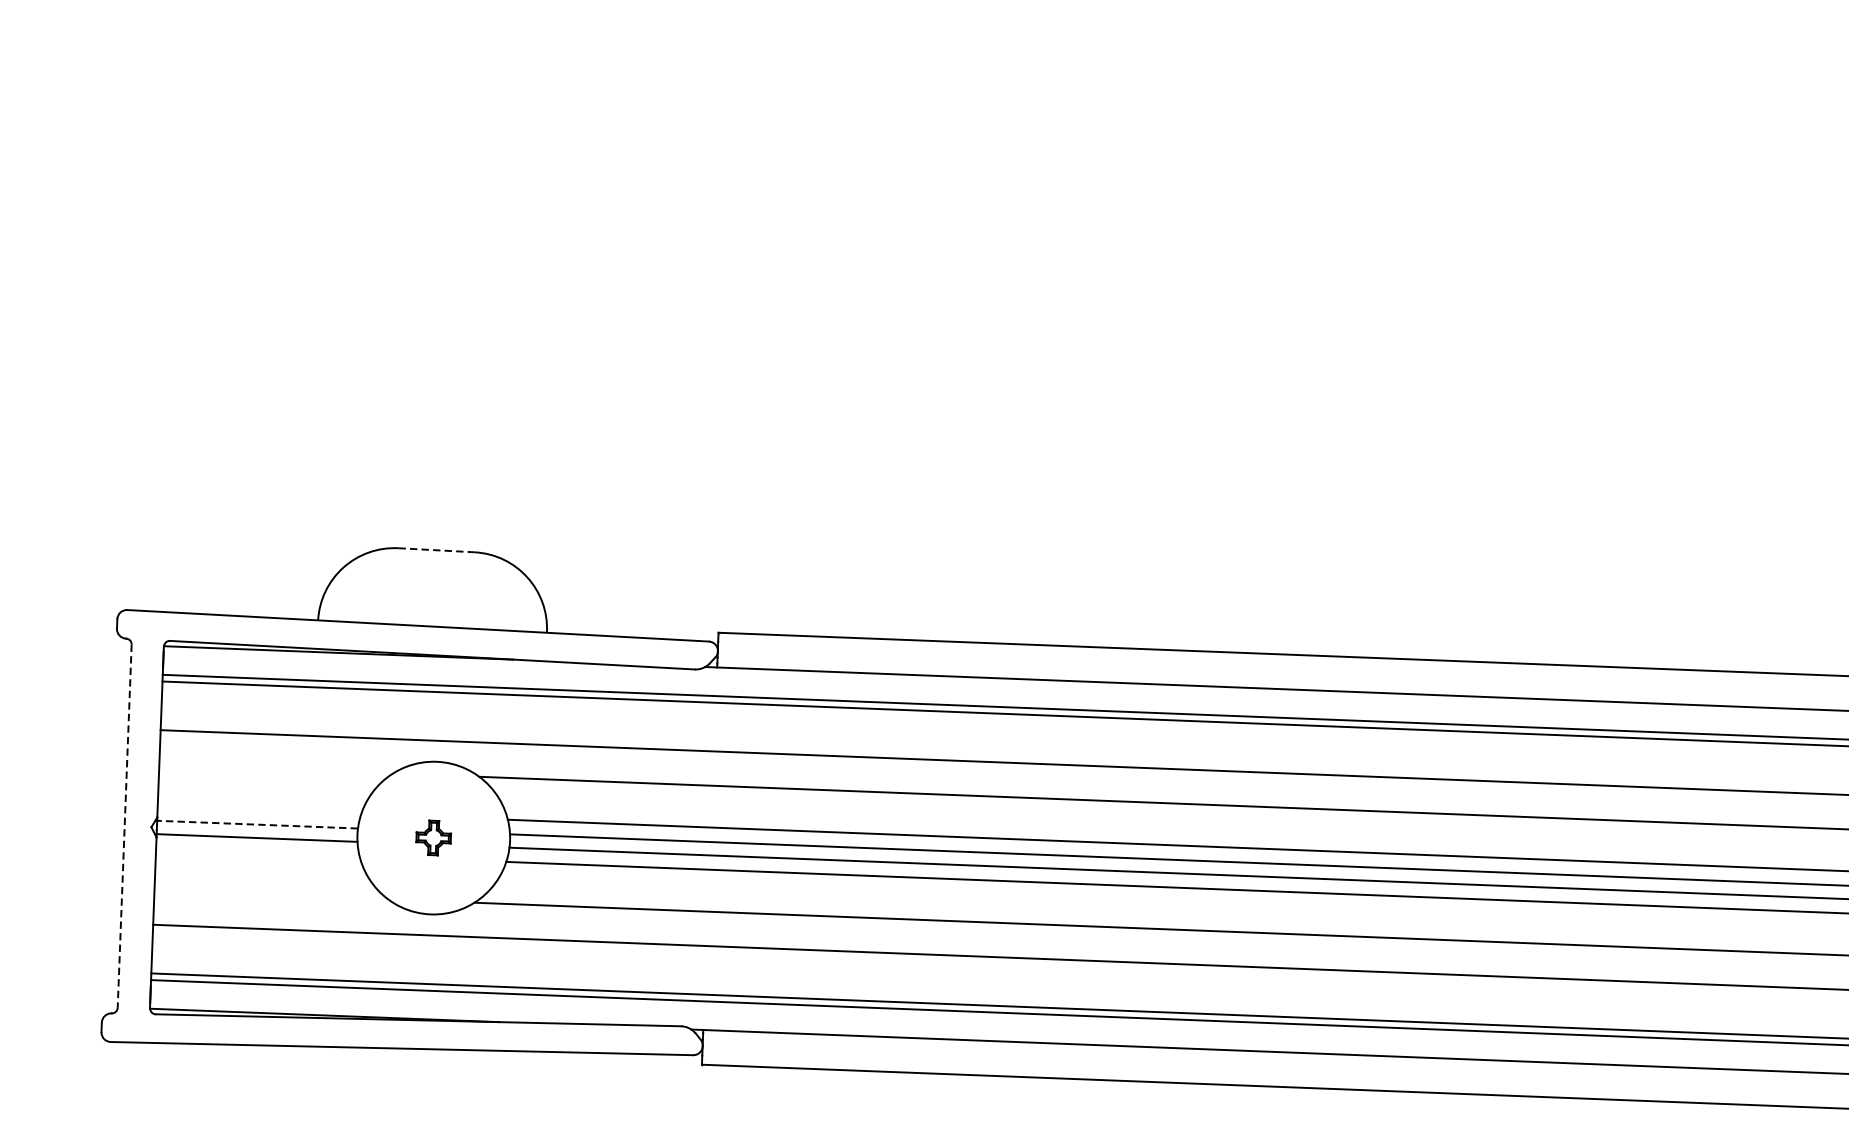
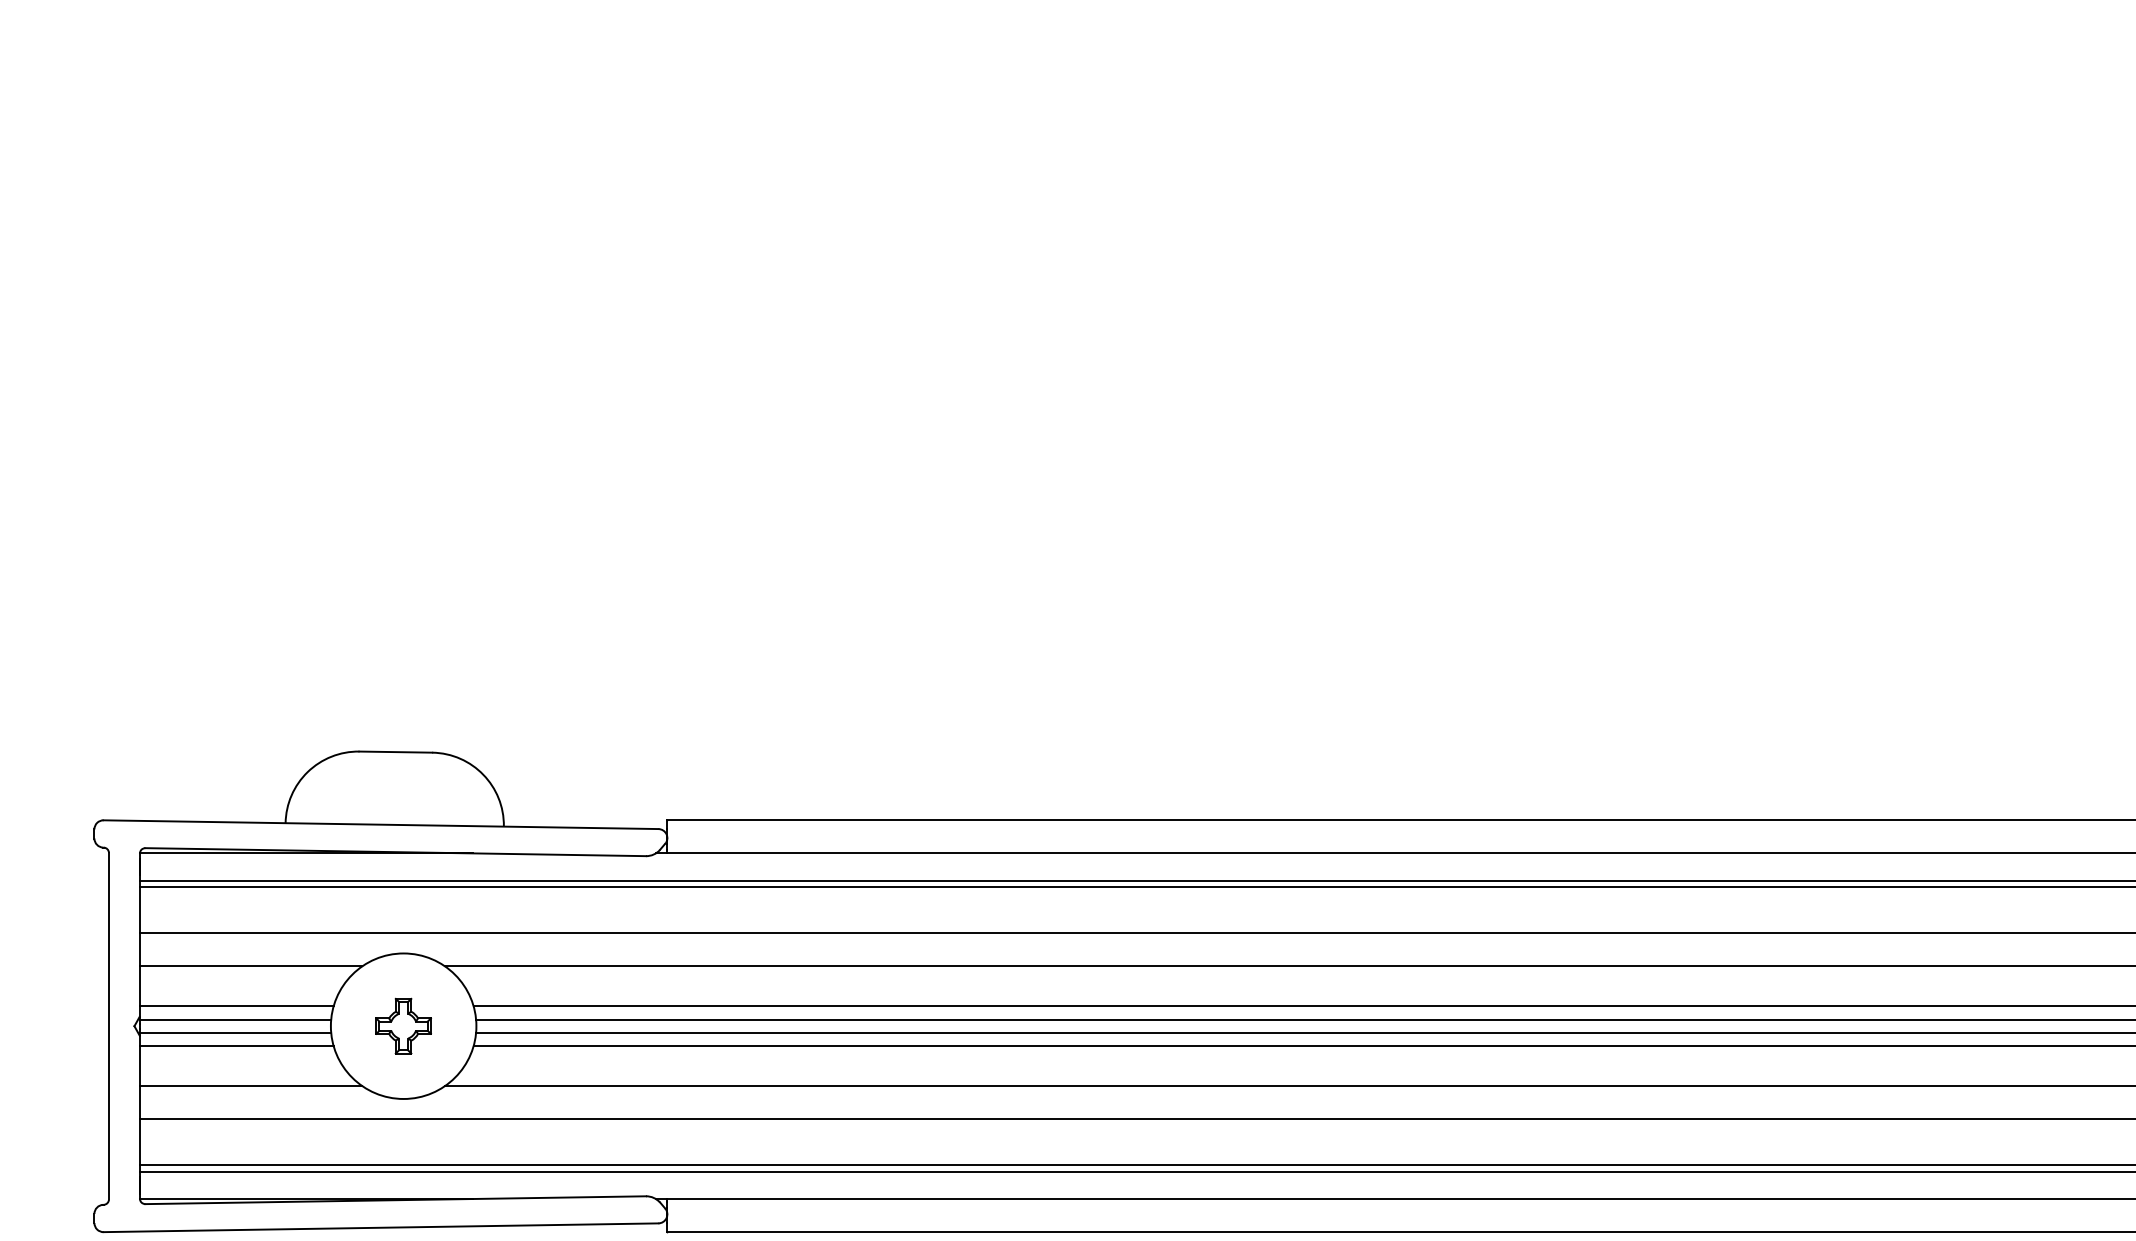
line: (437, 550) -> (396, 752), dashed -> solid
line: (275, 769) -> (250, 966), added
line: (259, 810) -> (236, 1006), added
line: (257, 824) -> (235, 1019), dashed -> solid
line: (124, 826) -> (108, 1026), dashed -> solid
part: (433, 837) -> (403, 1025), size x1.67
line: (257, 852) -> (236, 1046), added
line: (270, 895) -> (250, 1086), added

